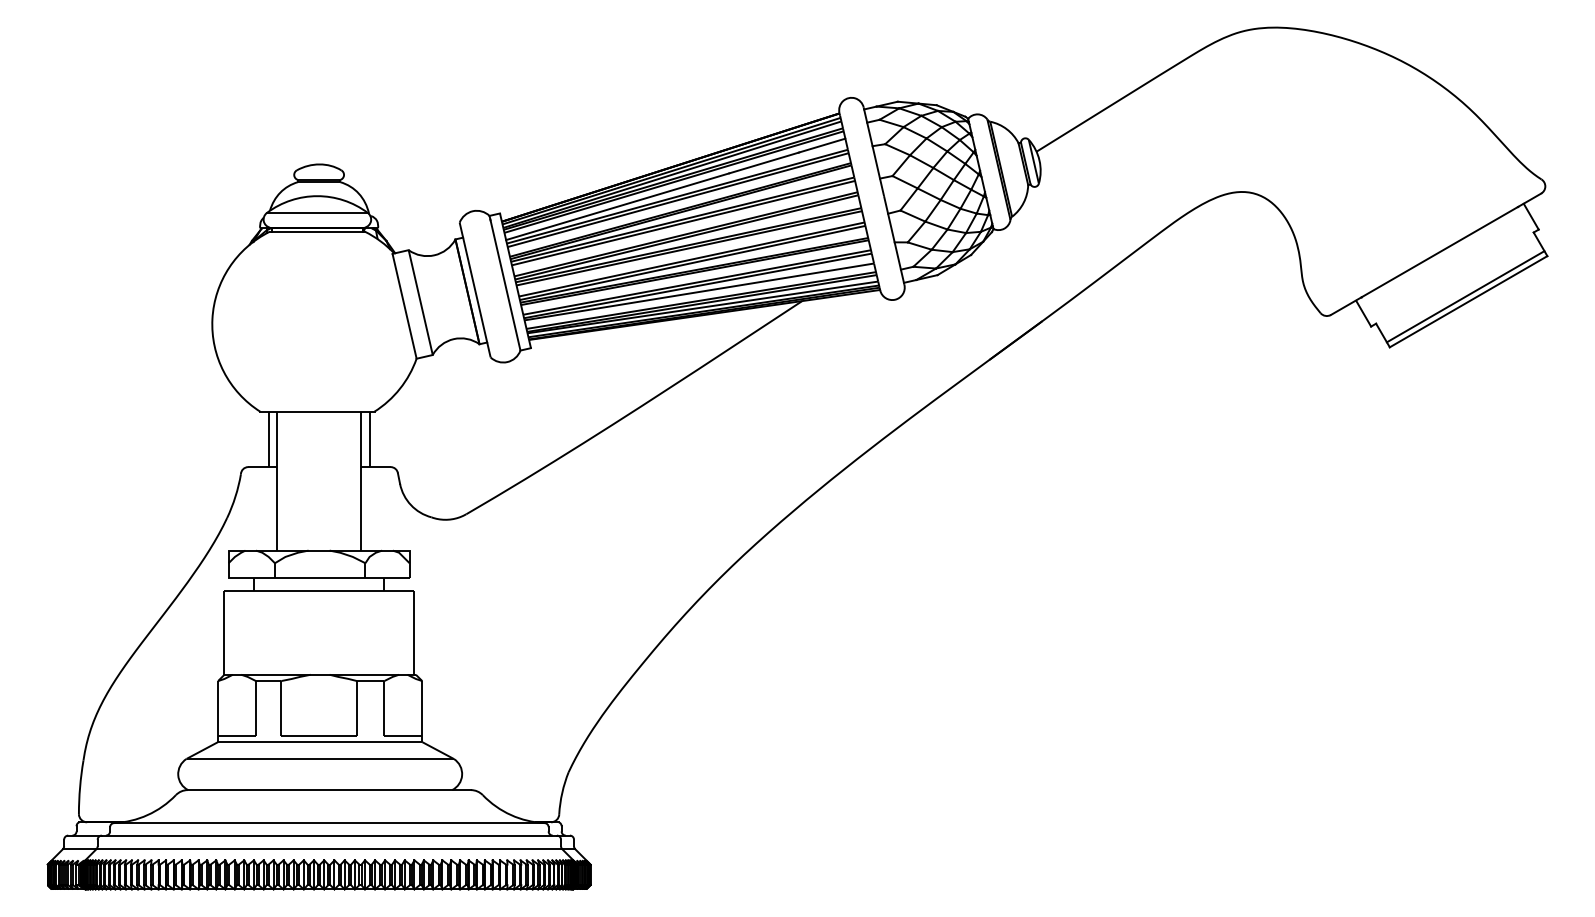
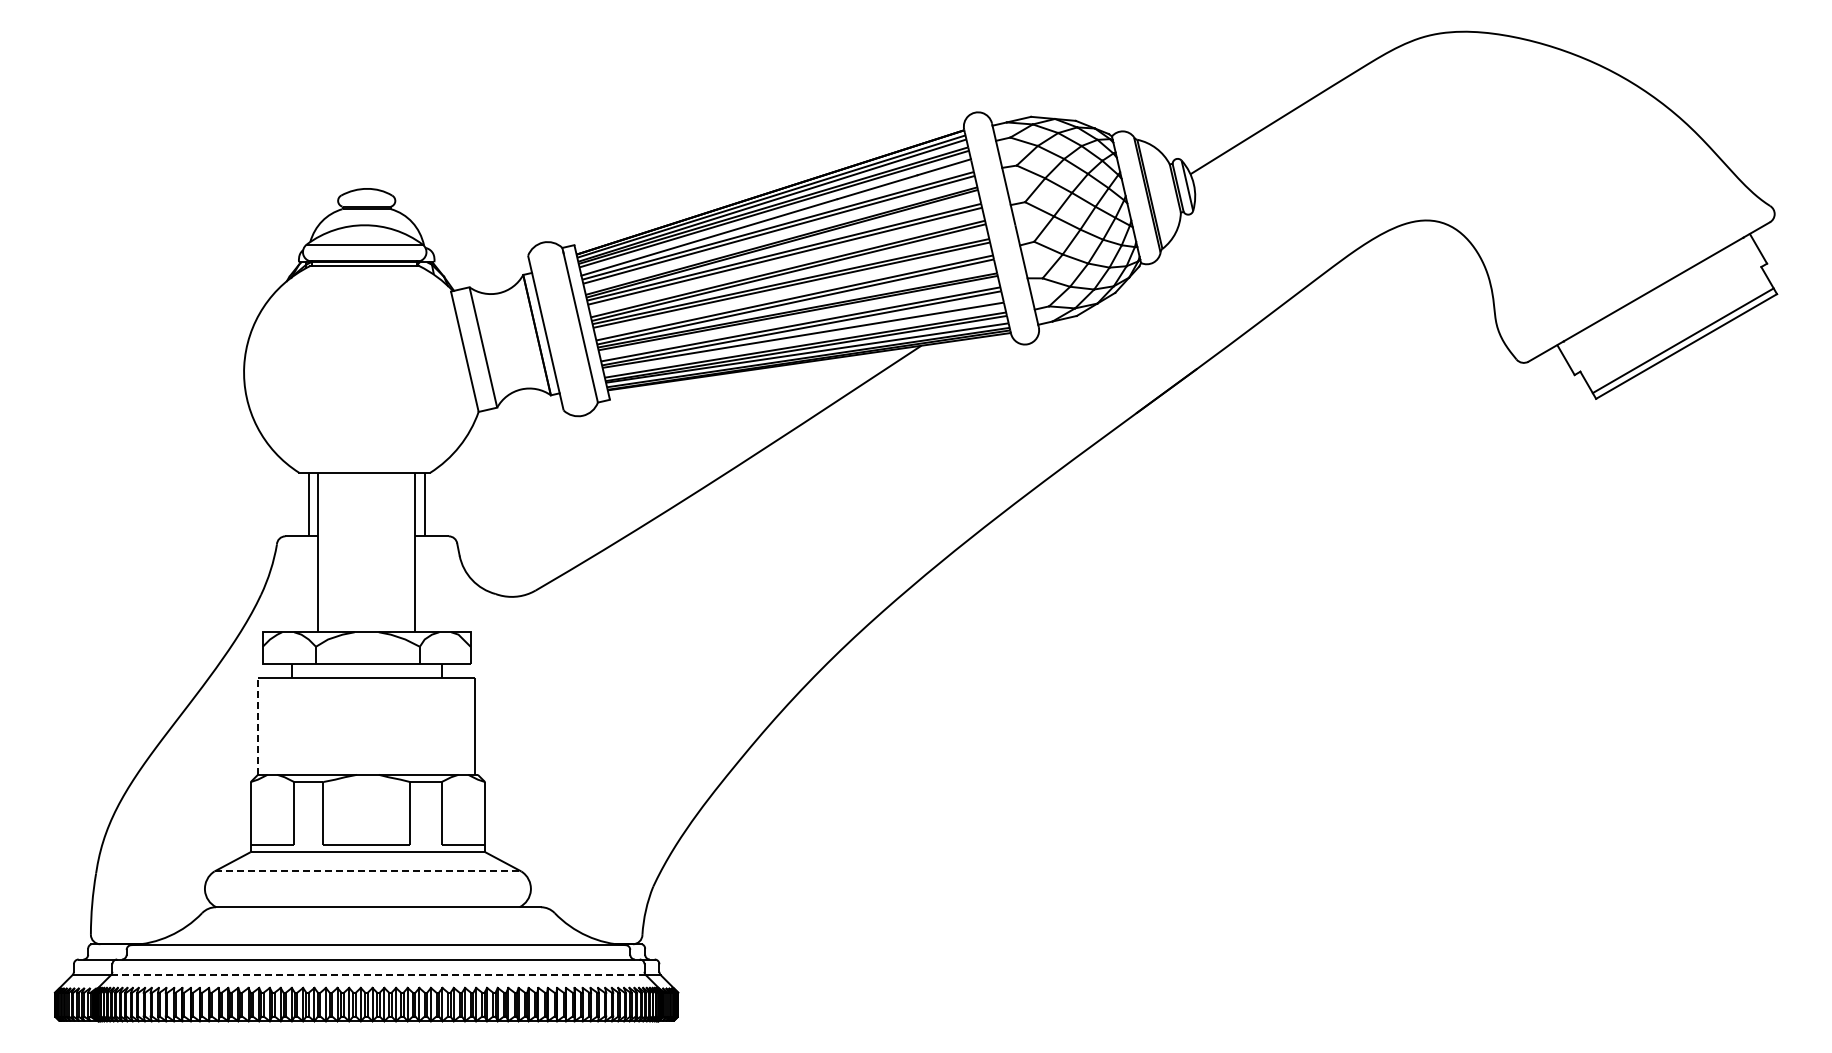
line: (224, 632) -> (258, 726), solid -> dashed
line: (320, 758) -> (368, 871), solid -> dashed
line: (328, 849) -> (377, 975), solid -> dashed

